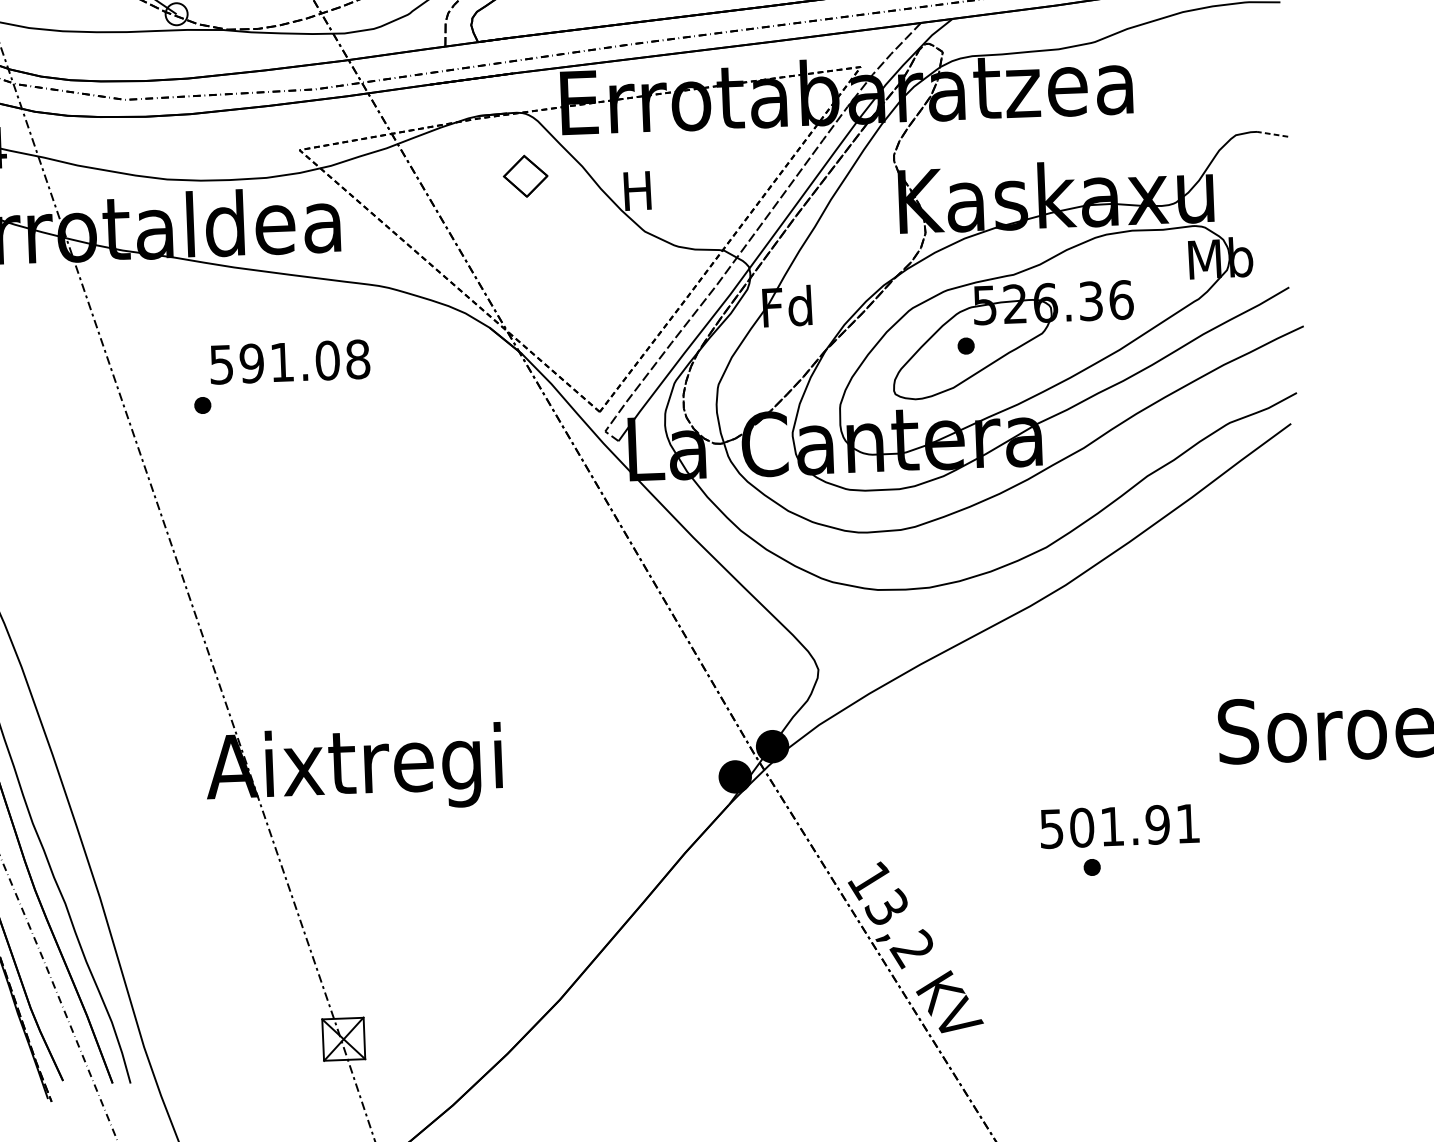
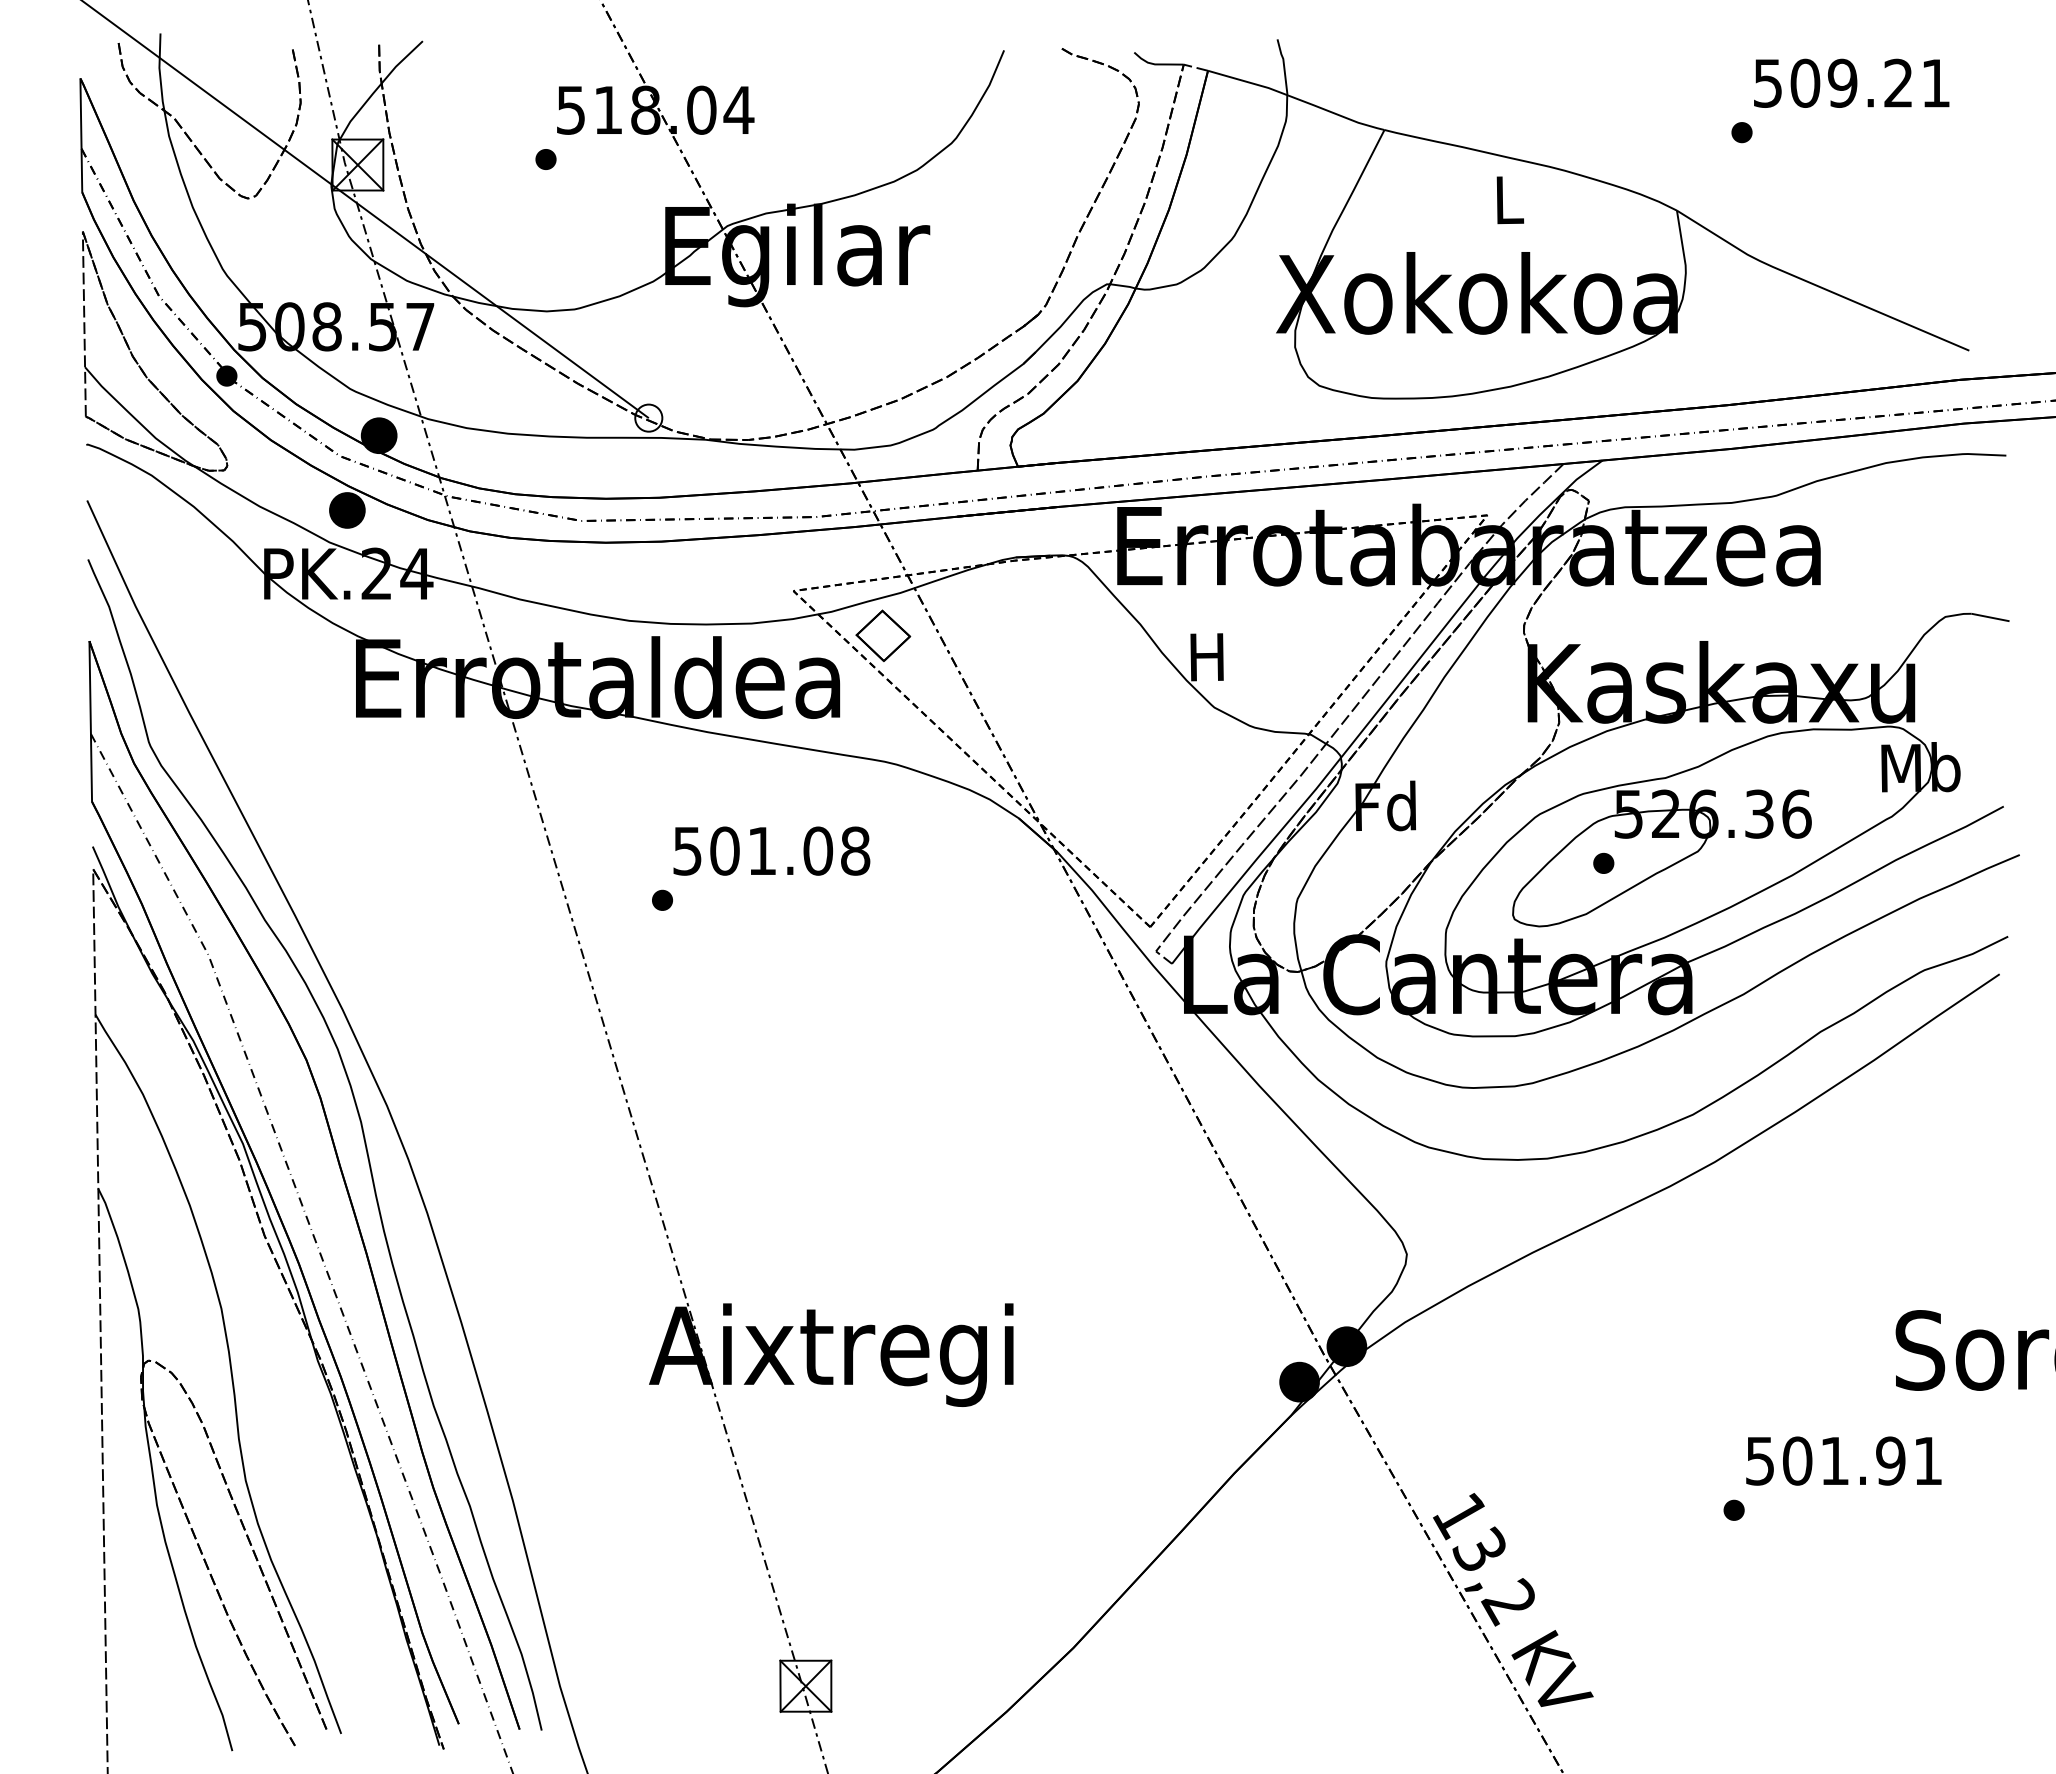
line: (1272, 134) -> (1990, 617), dashed -> solid
part: (525, 176) -> (883, 635), moved
text: (251, 363) -> (724, 850), 591.08 -> 501.08
text: (1119, 825) -> (1843, 1460), moved

